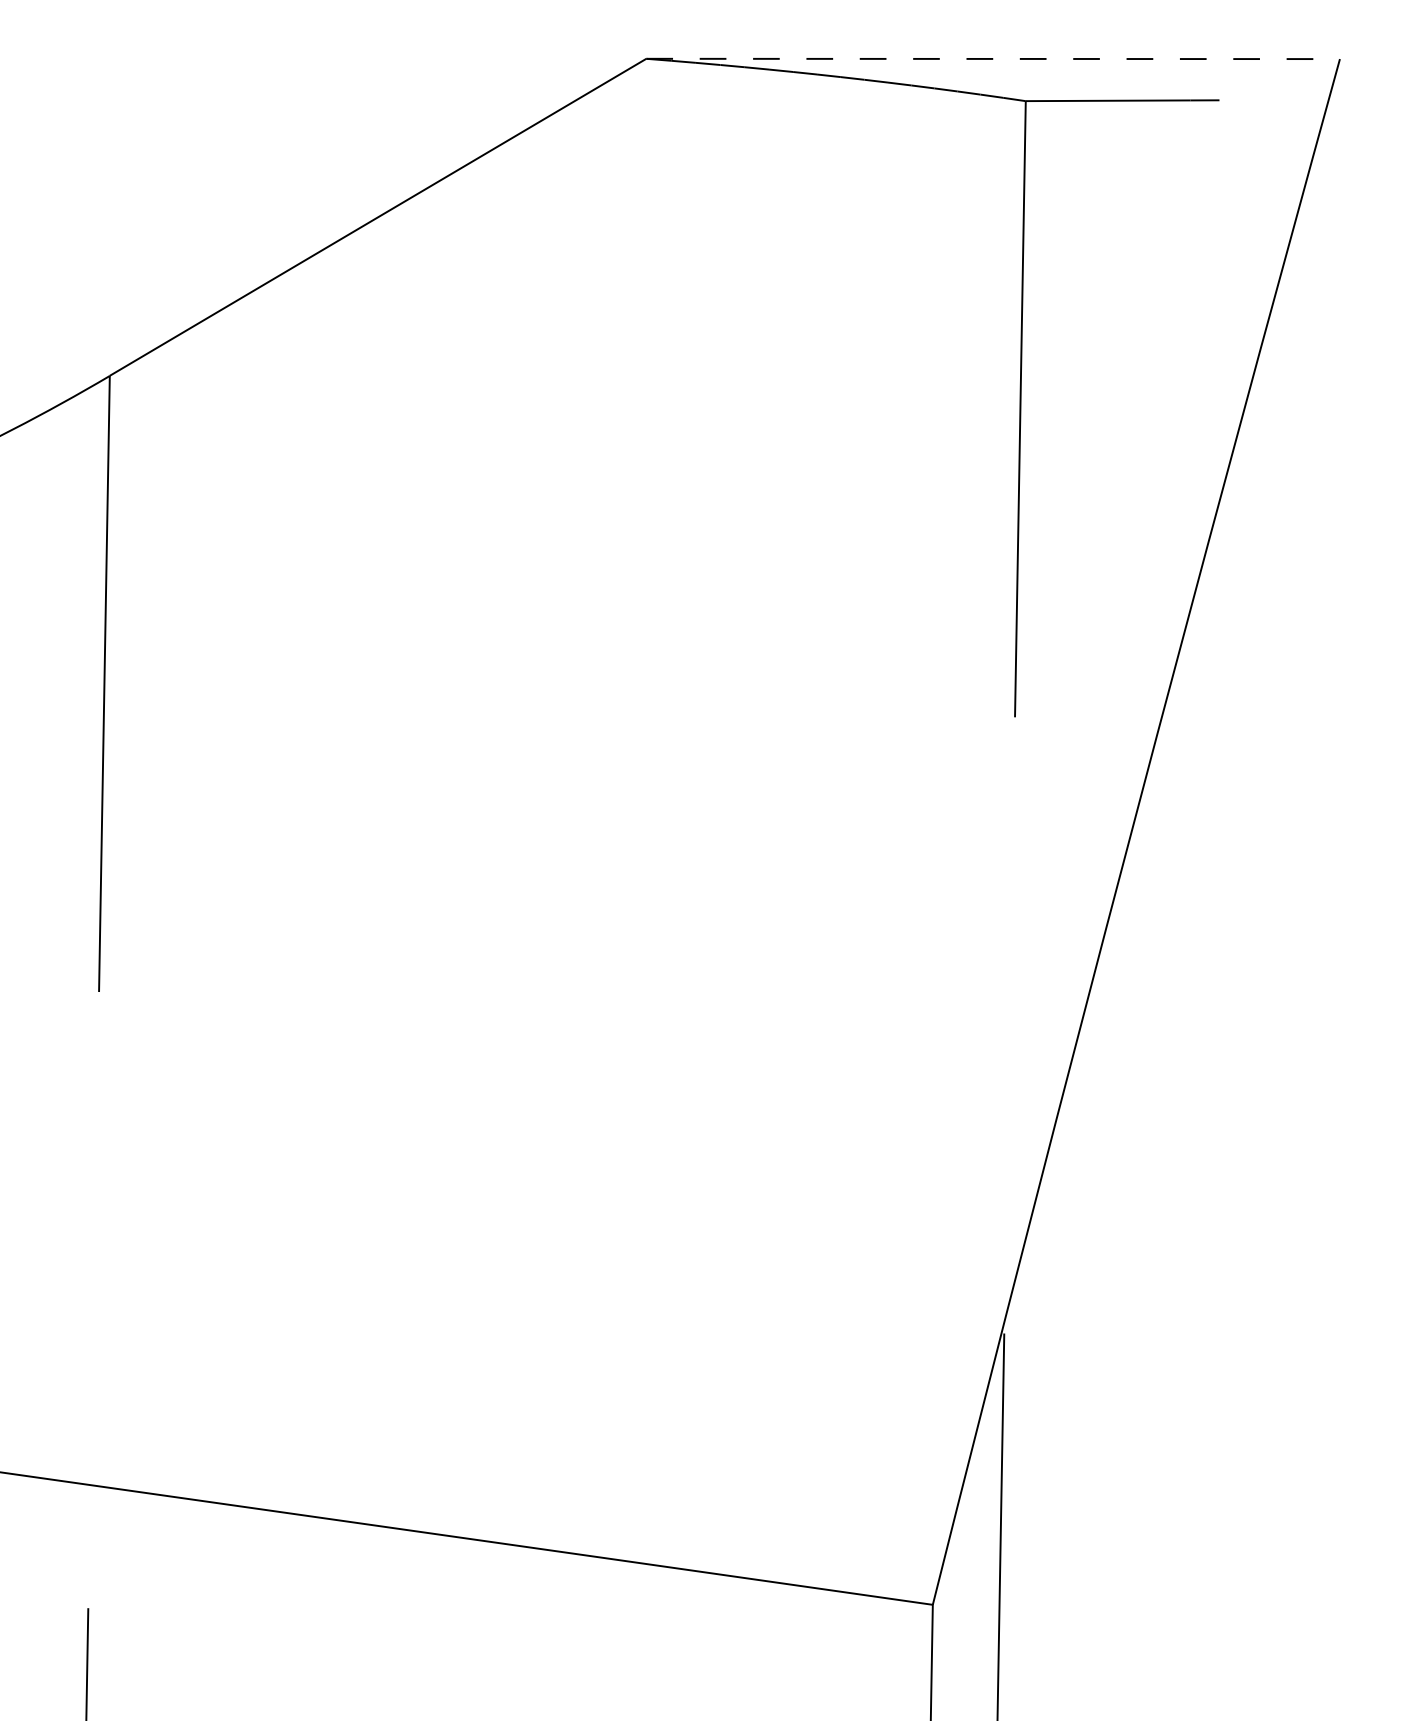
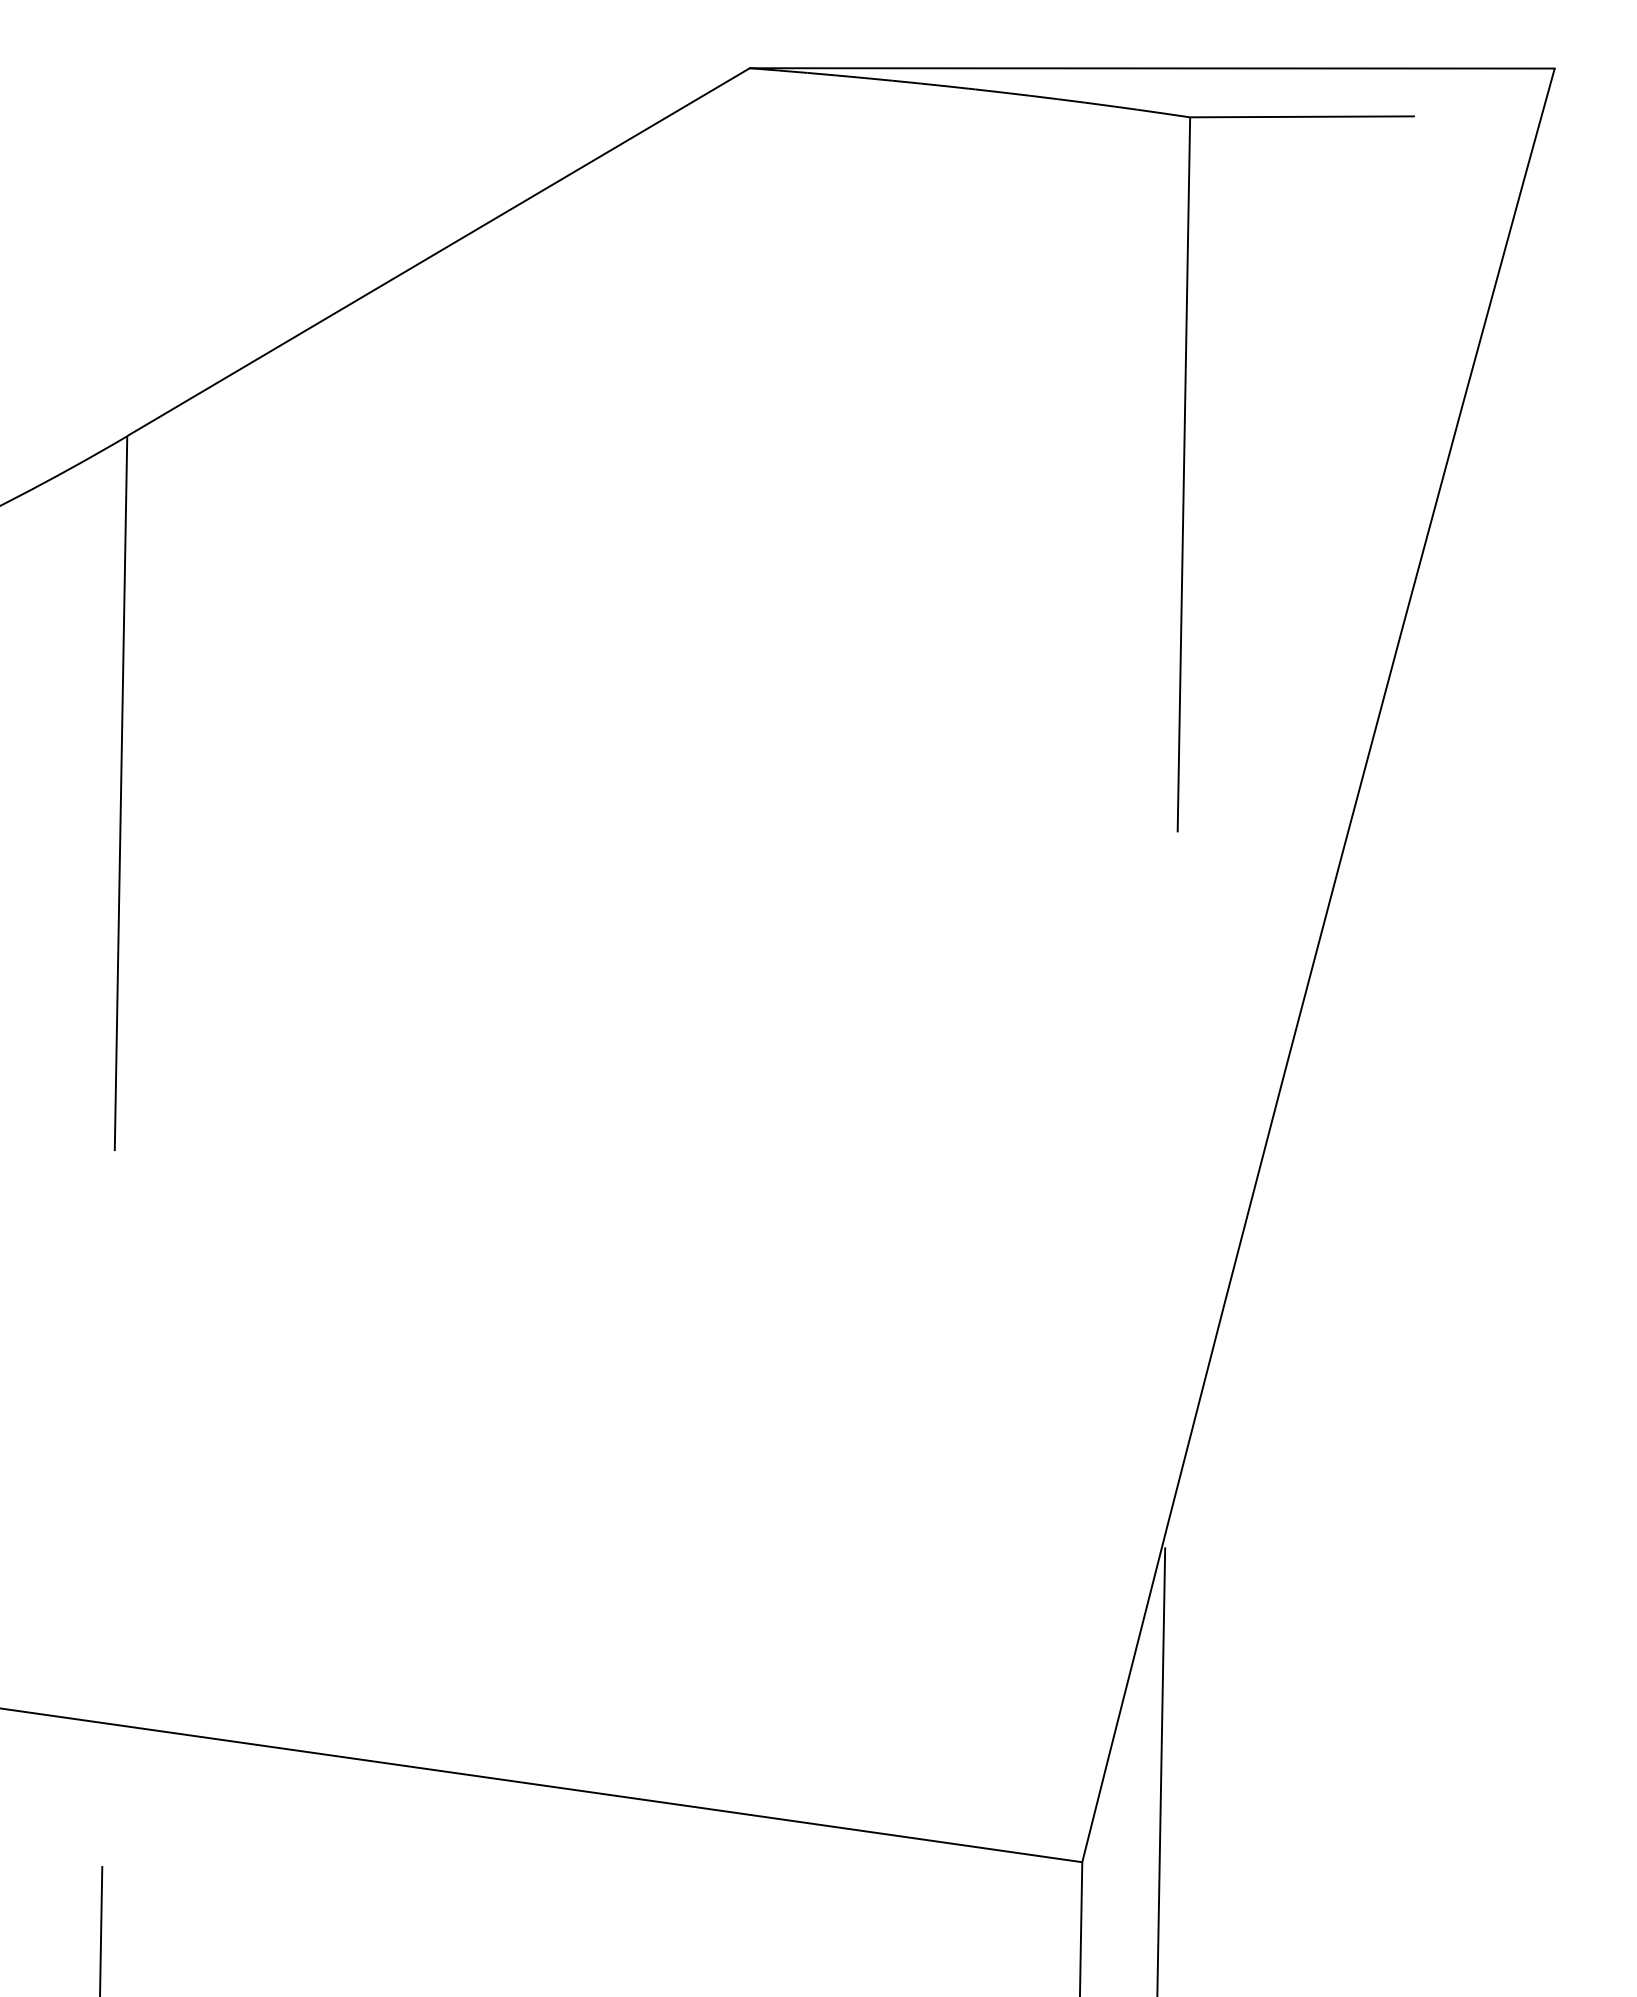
line: (993, 58) -> (1152, 67), dashed -> solid

